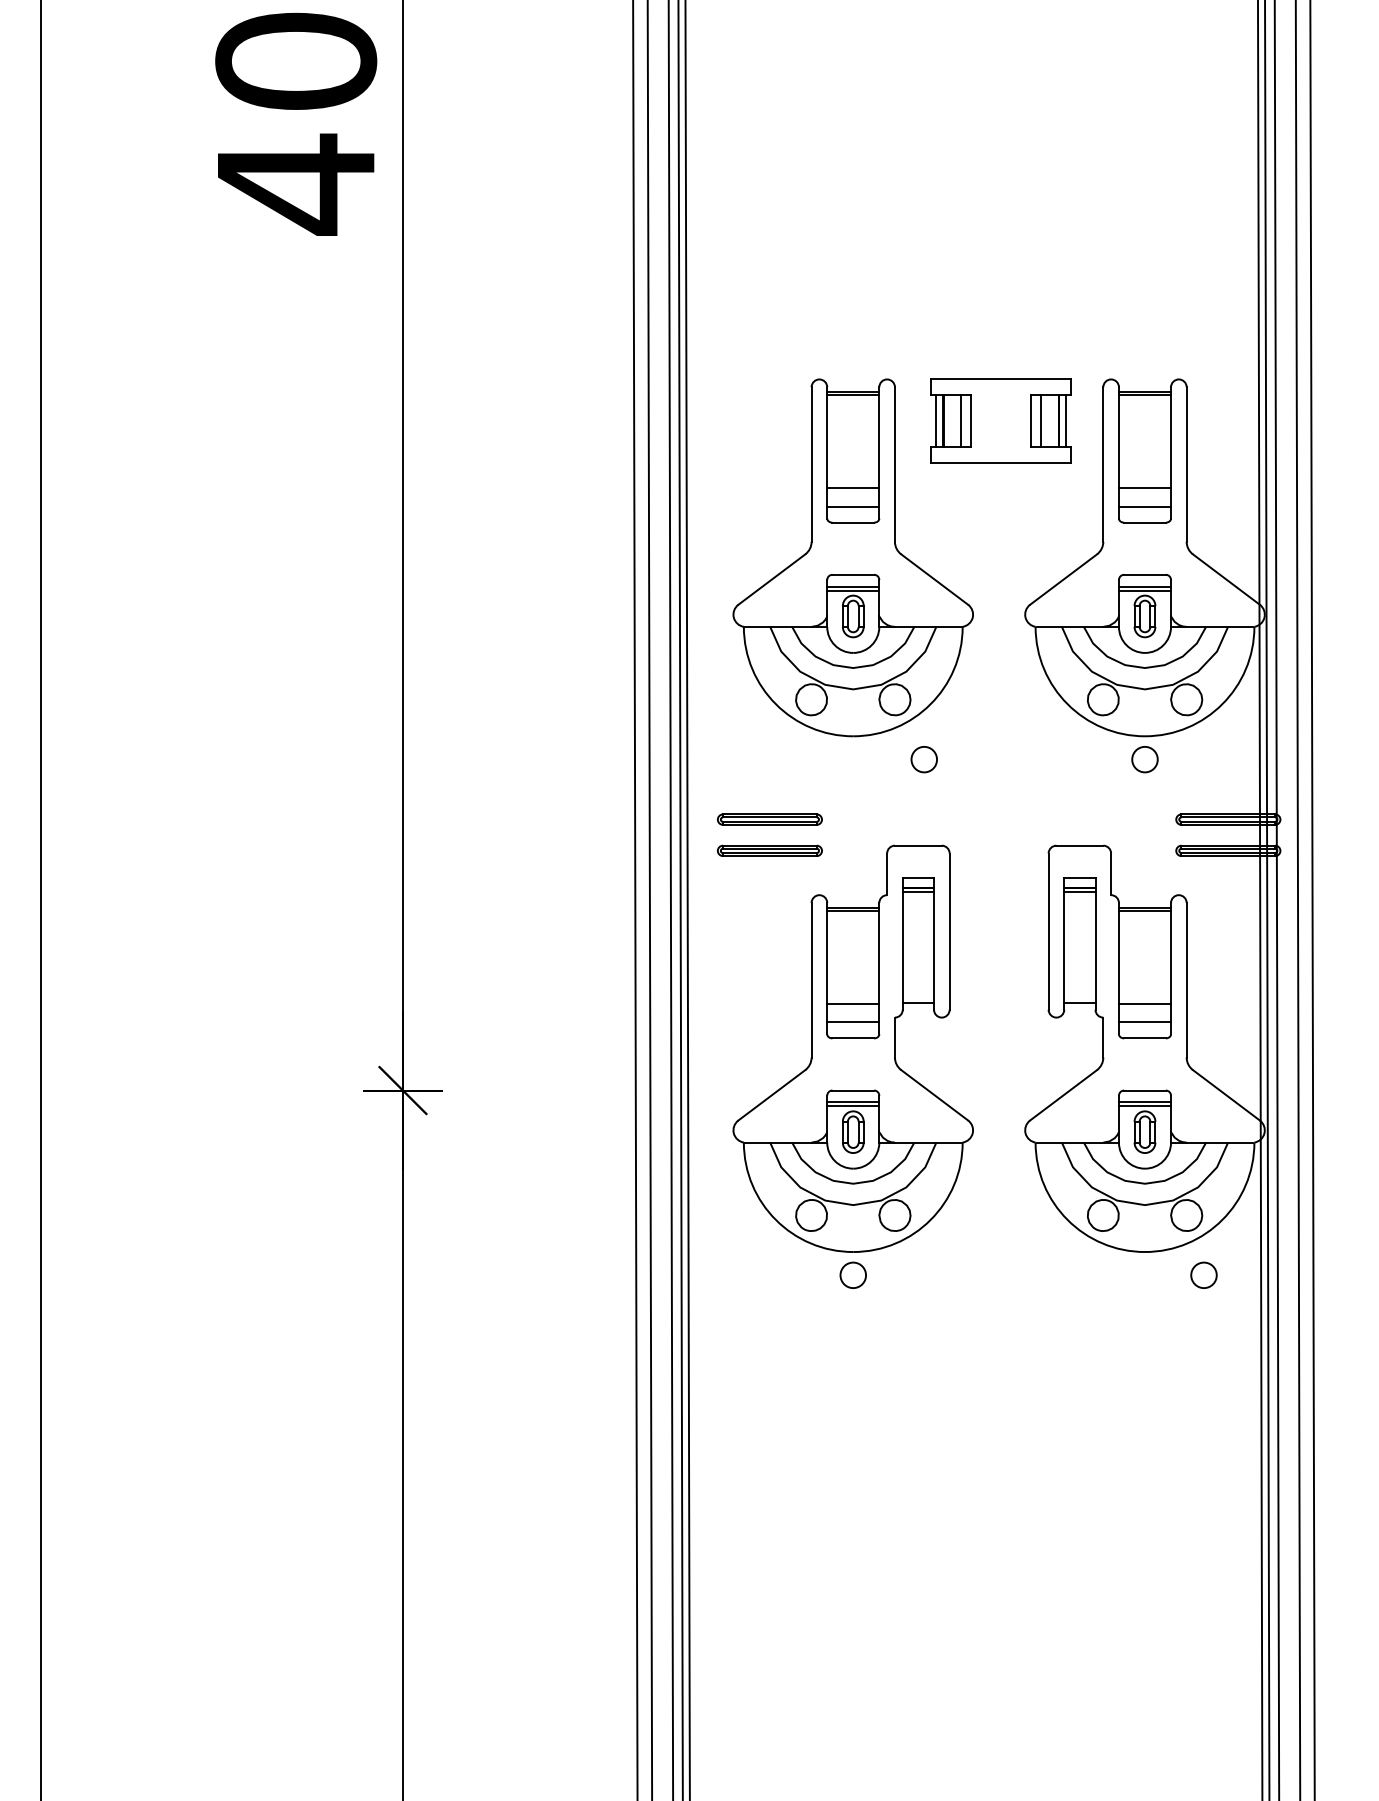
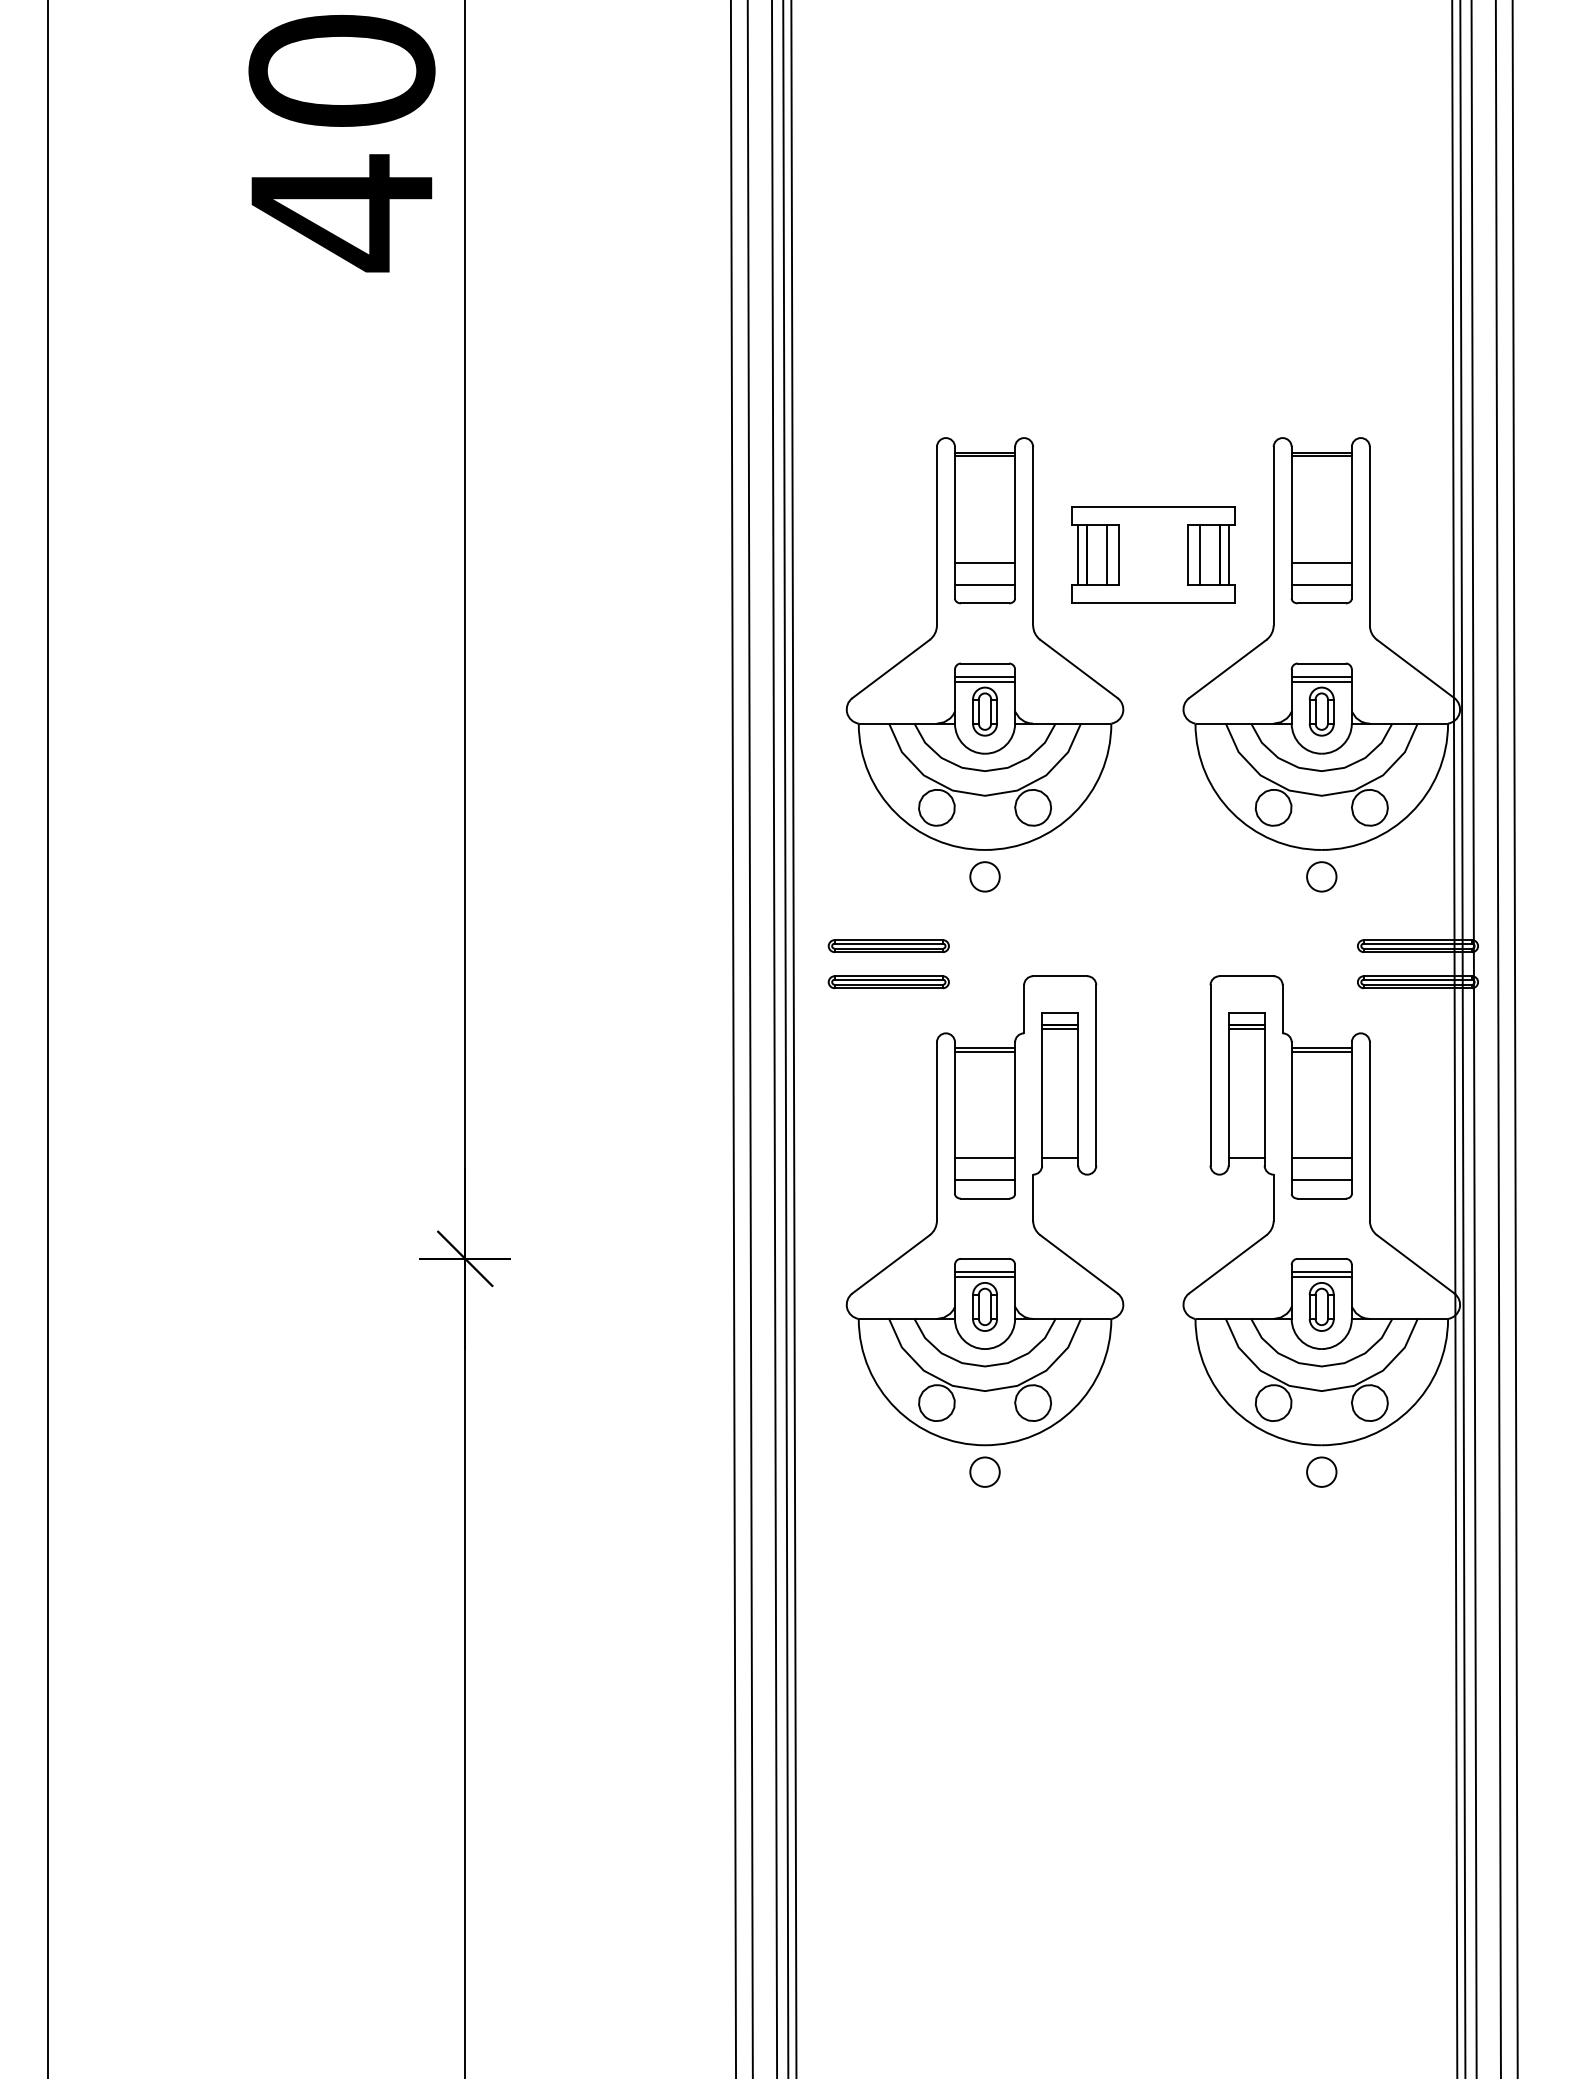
part: (1000, 420) -> (1152, 554), moved
circle: (923, 759) -> (984, 876), moved
circle: (1203, 1274) -> (1321, 1471), moved

